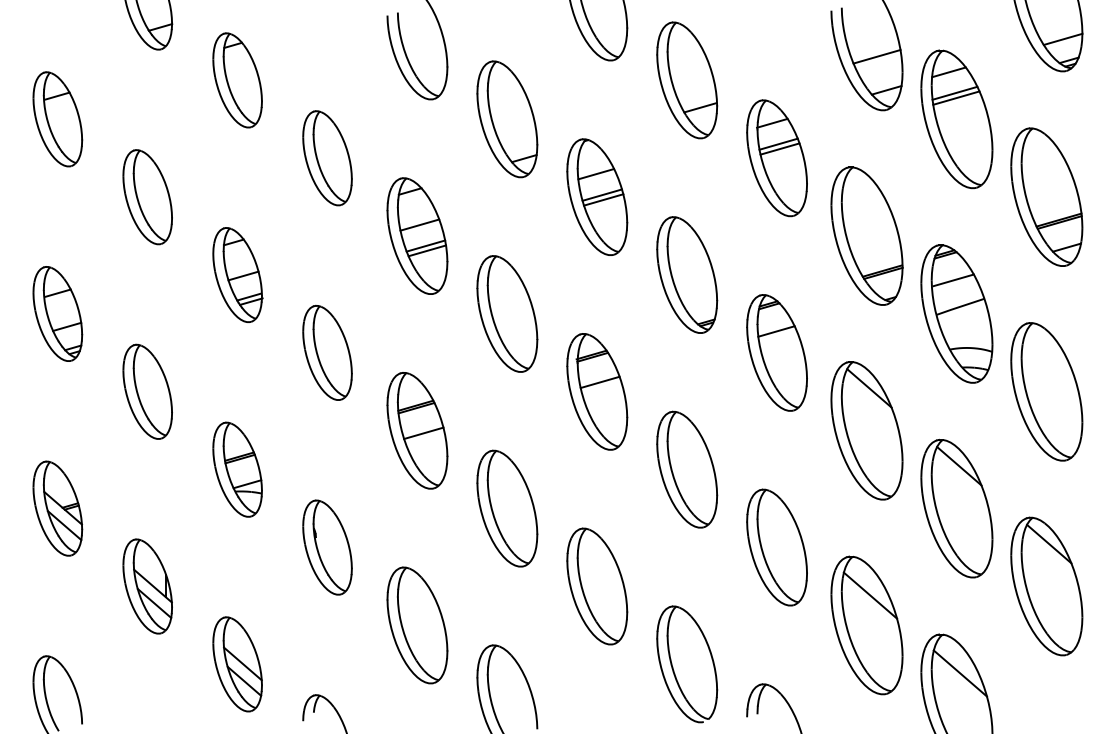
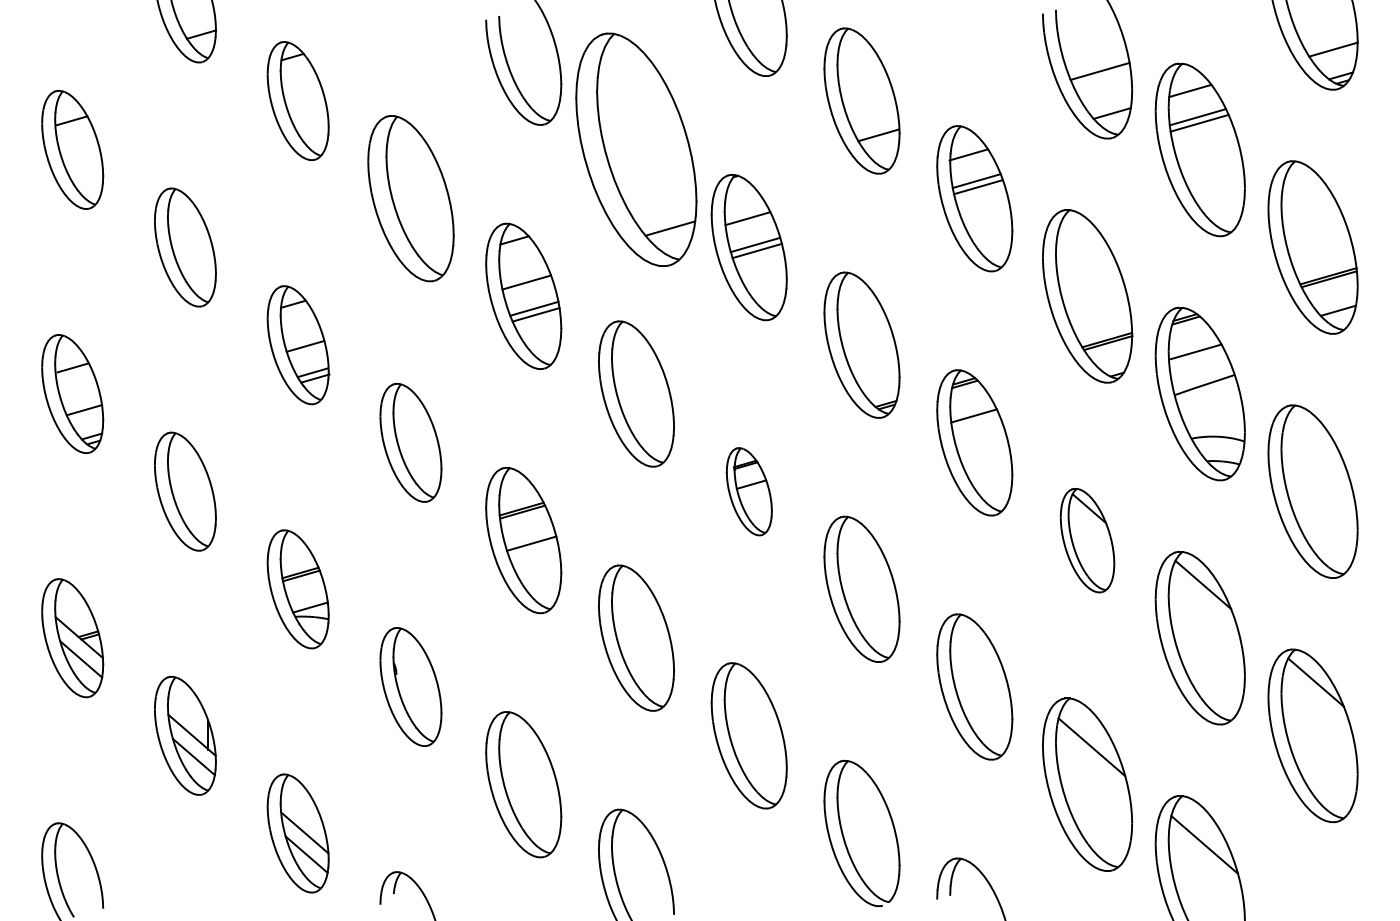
part: (507, 119) -> (636, 150), size x1.6
part: (327, 158) -> (410, 198), size x1.4
part: (597, 391) -> (749, 491), size x0.6
part: (866, 430) -> (1086, 540), size x0.6

